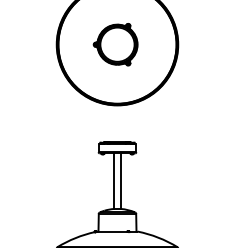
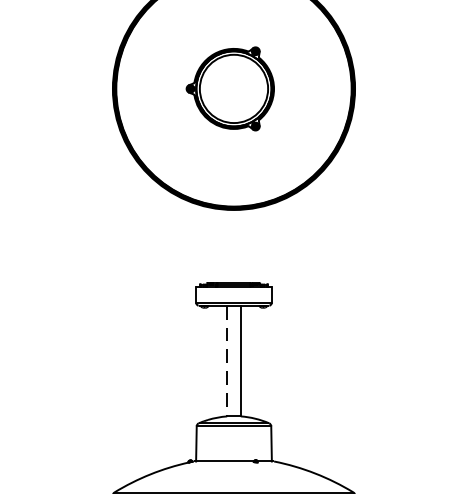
line: (114, 181) -> (228, 361), solid -> dashed

